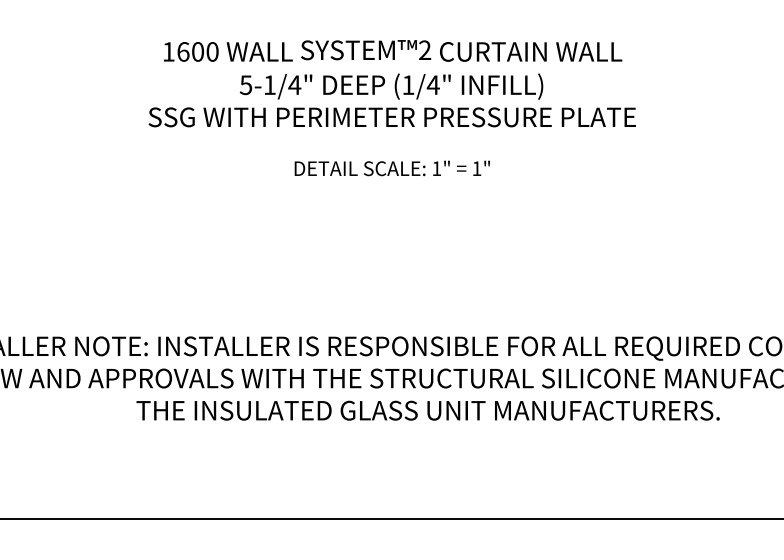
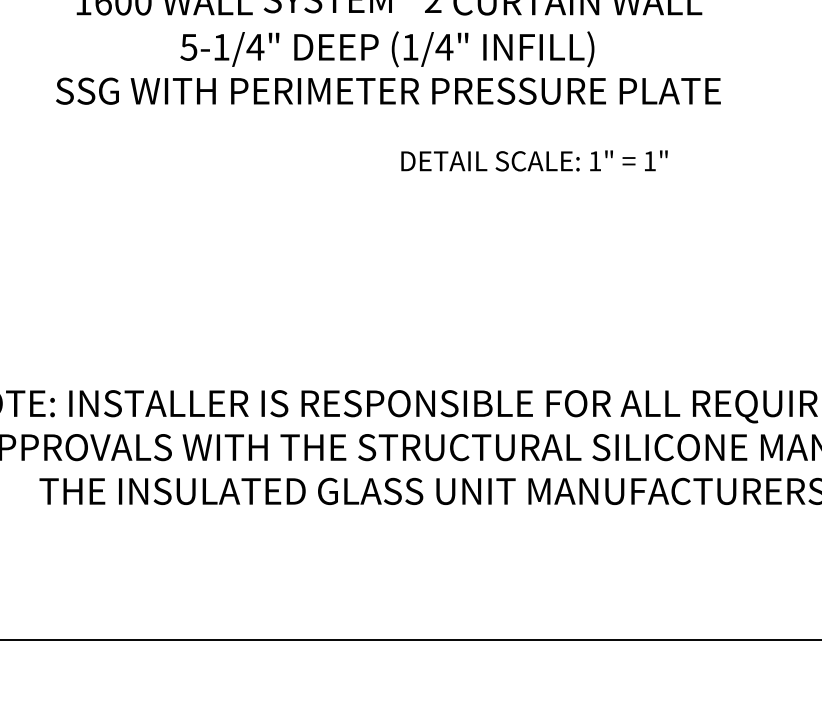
text: (391, 168) -> (533, 161), moved

